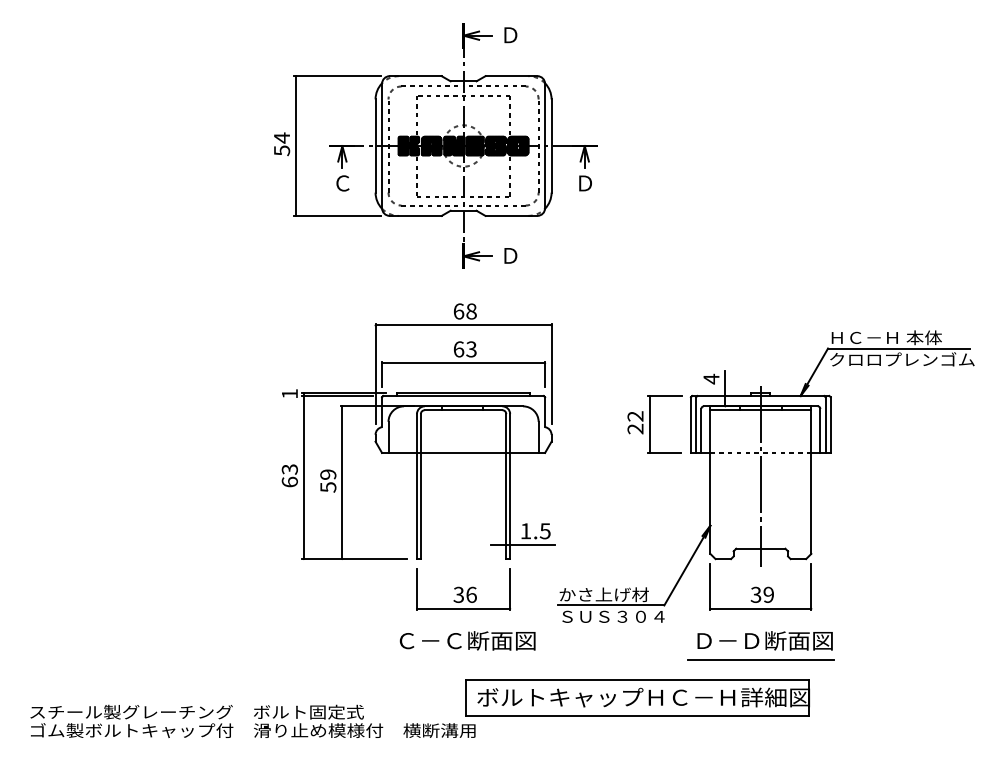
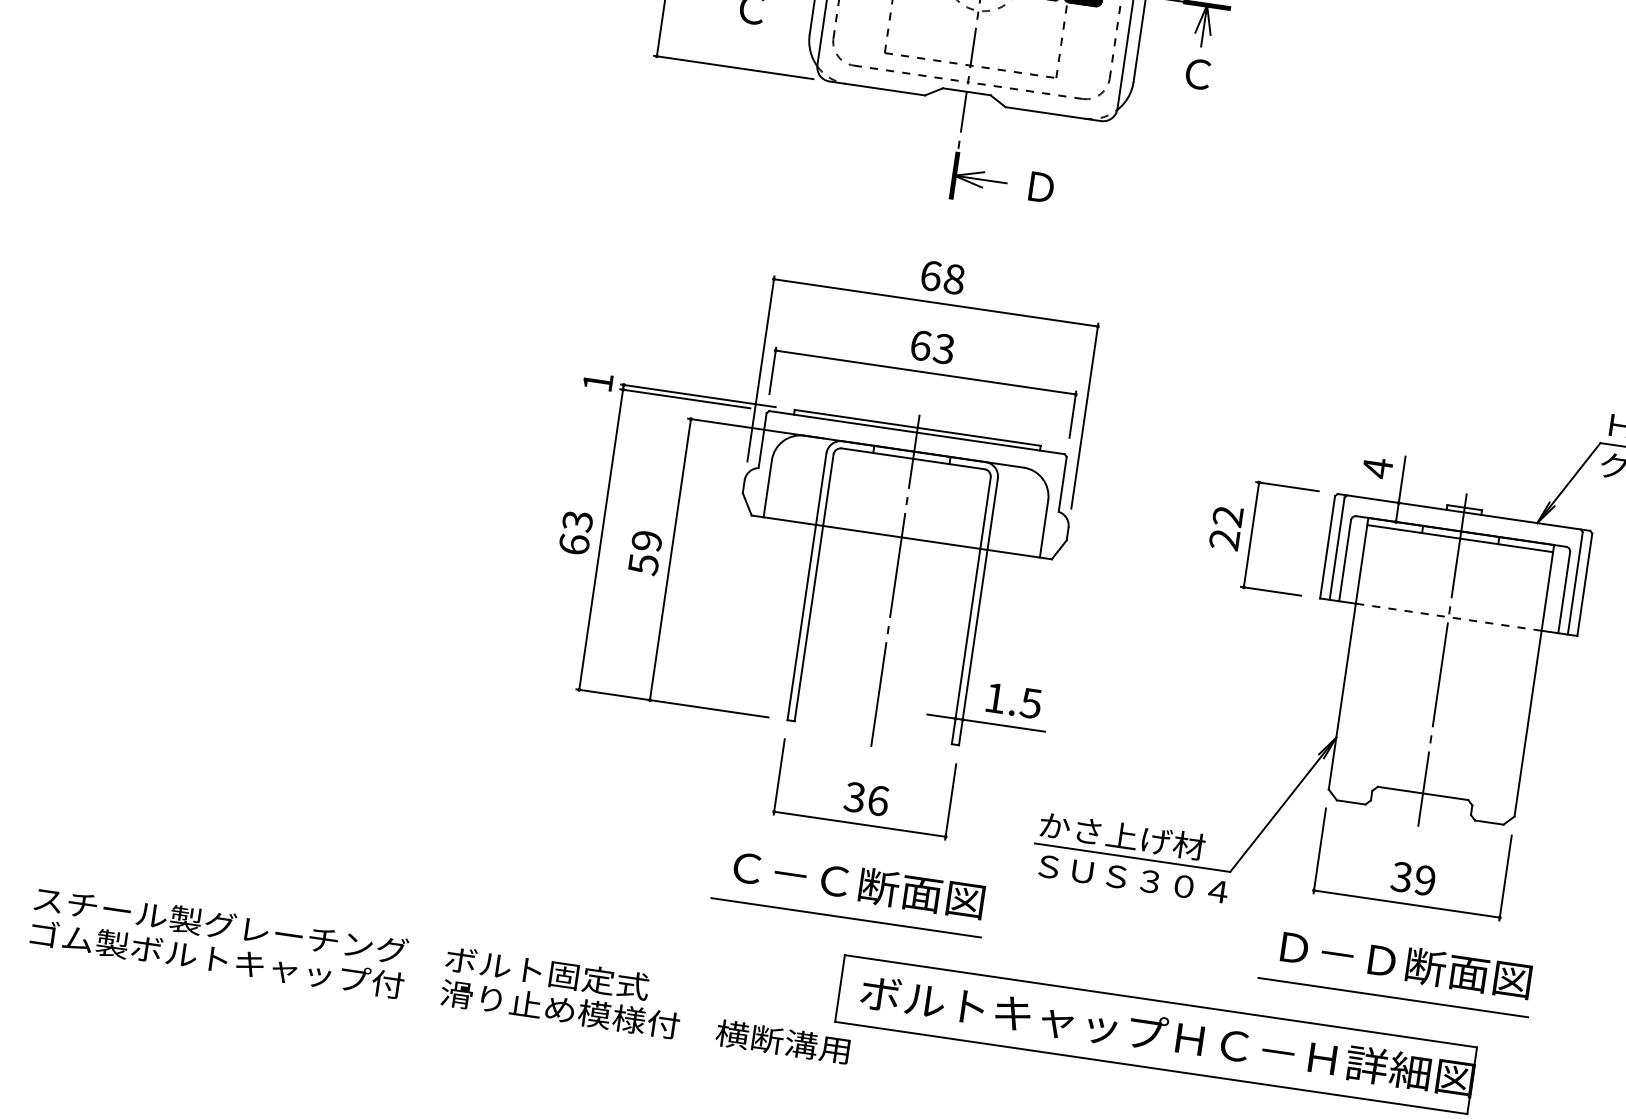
text: (584, 183) -> (1196, 74), Ｄ -> Ｃ
line: (463, 476) -> (895, 580), added
line: (463, 659) -> (846, 917), added

